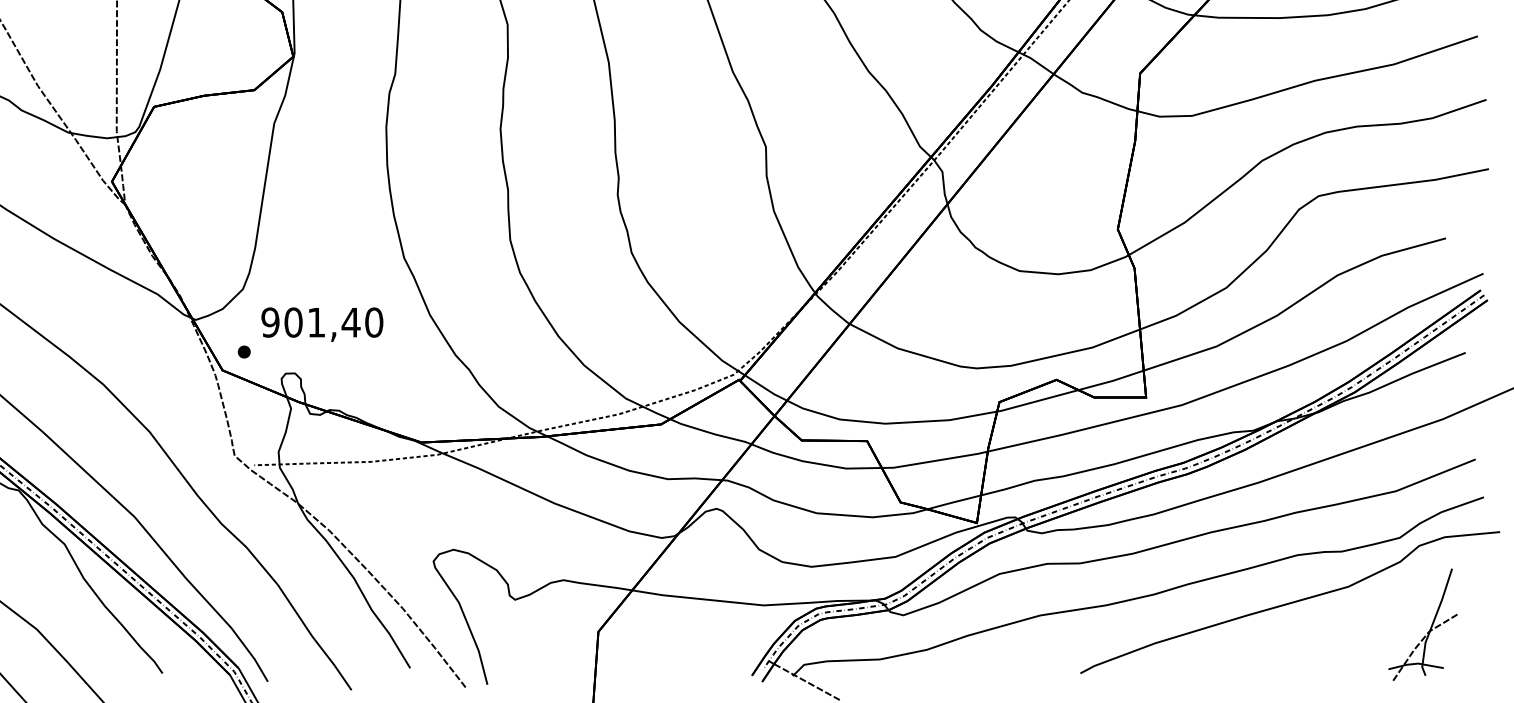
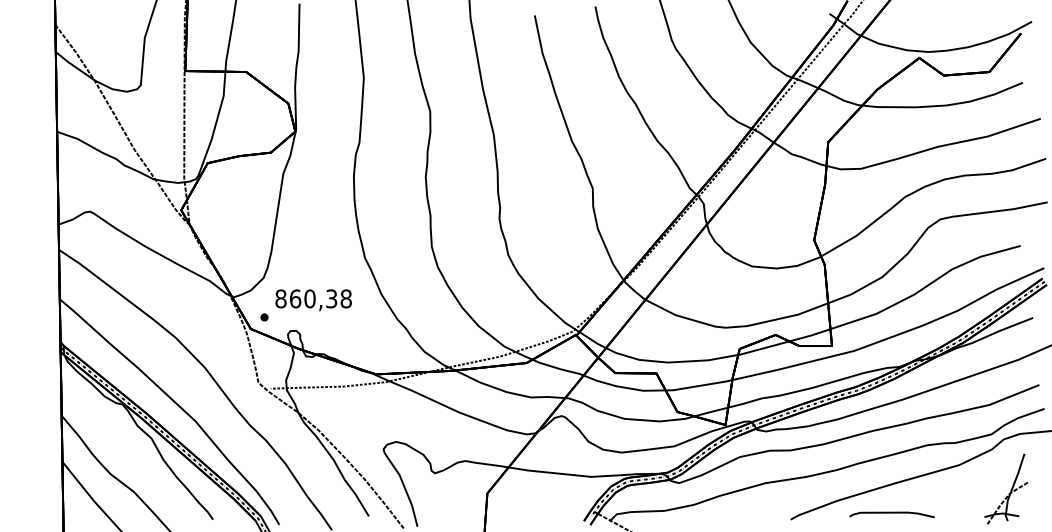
text: (322, 321) -> (313, 298), 901,40 -> 860,38
curve: (1240, 663) -> (891, 513), added

